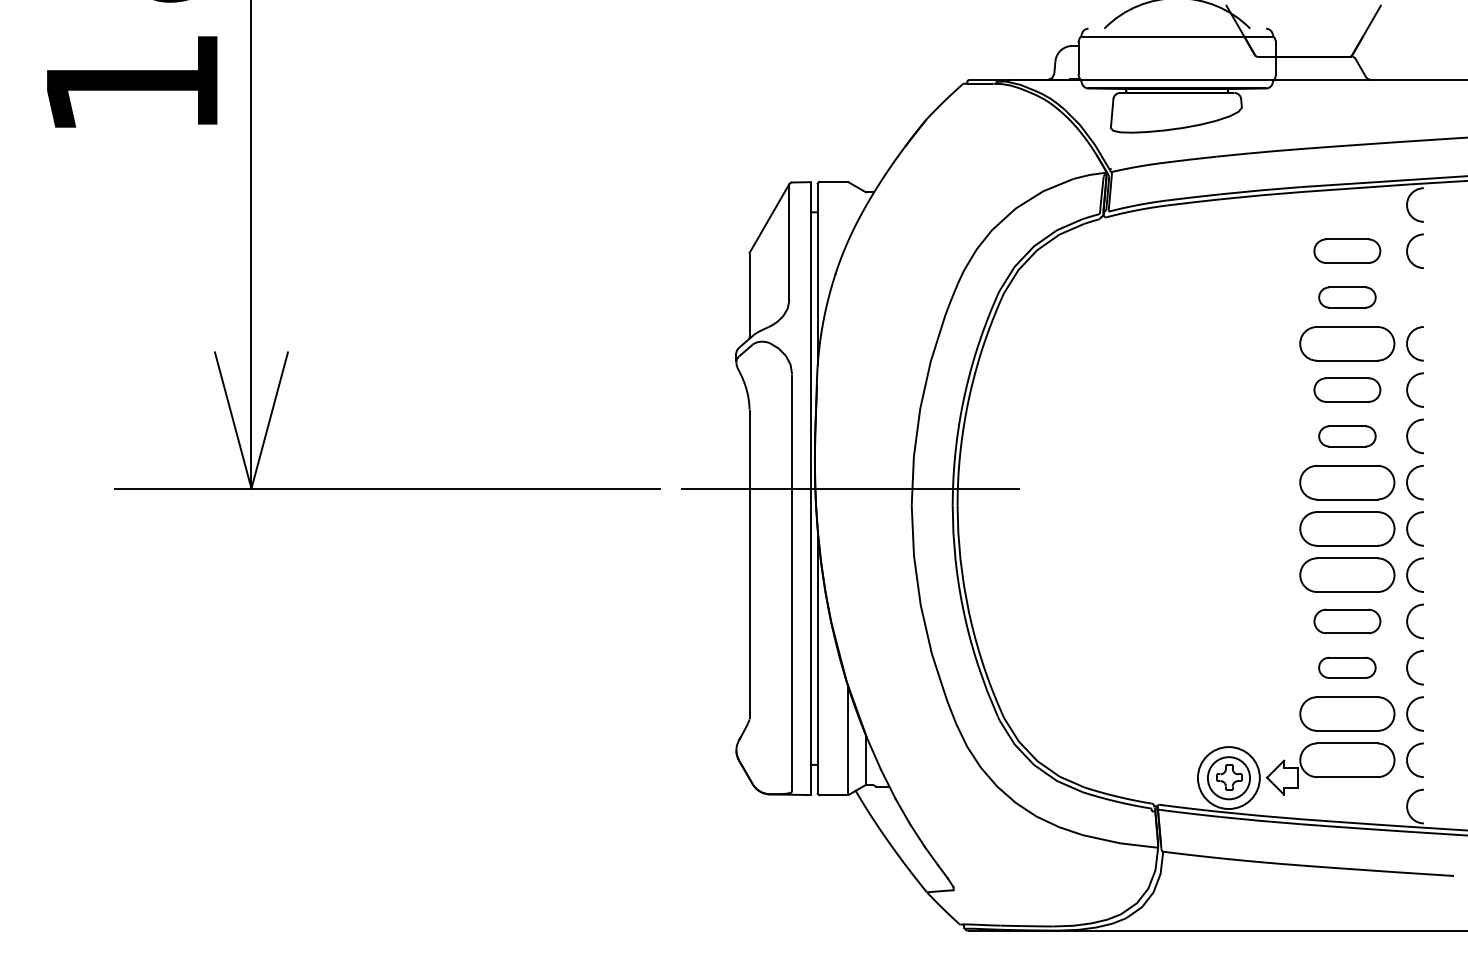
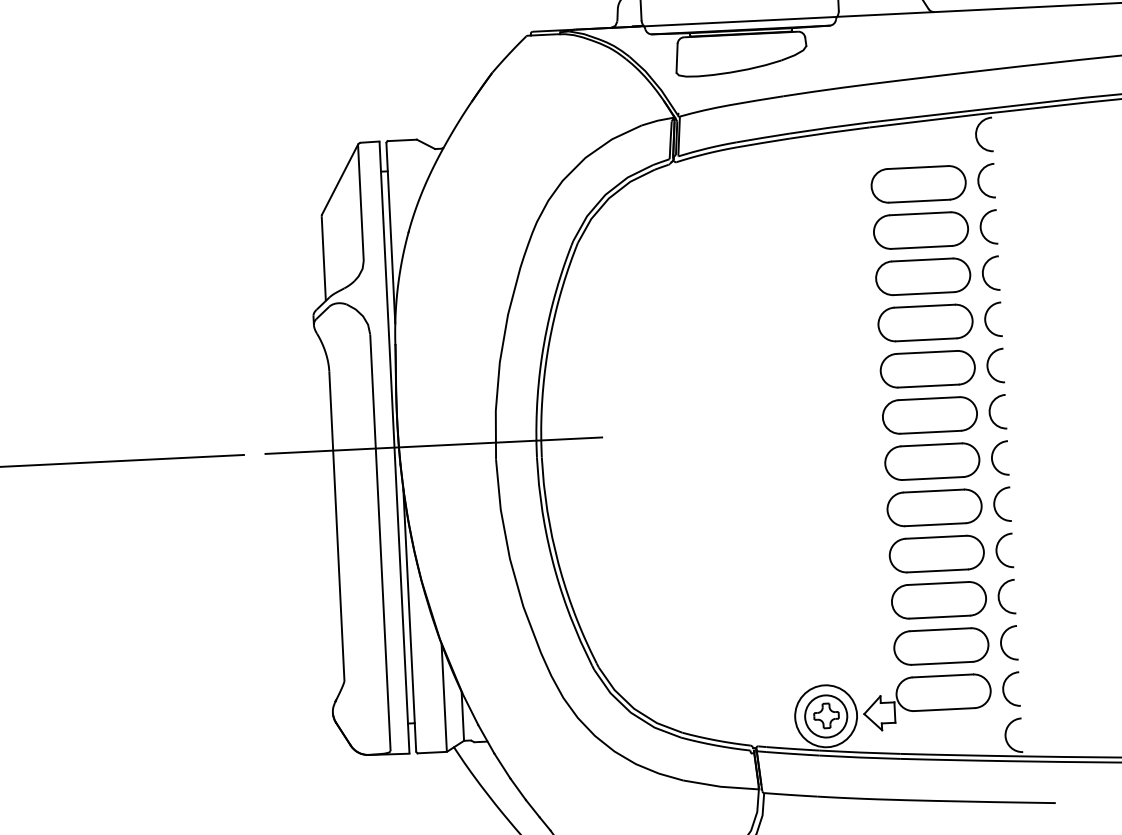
part: (1347, 250) -> (918, 183), size x1.43
curve: (1408, 296) -> (982, 226), added
part: (1347, 297) -> (921, 230), size x1.67
part: (1347, 389) -> (925, 322), size x1.43
part: (1347, 436) -> (927, 369), size x1.67
part: (1347, 621) -> (936, 554), size x1.43
part: (1347, 667) -> (939, 600), size x1.67

